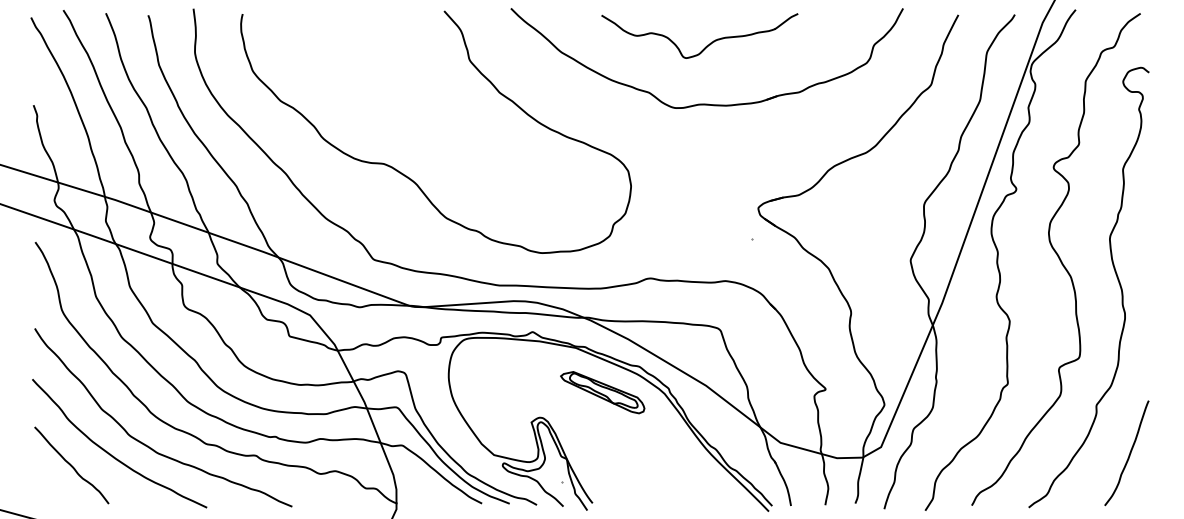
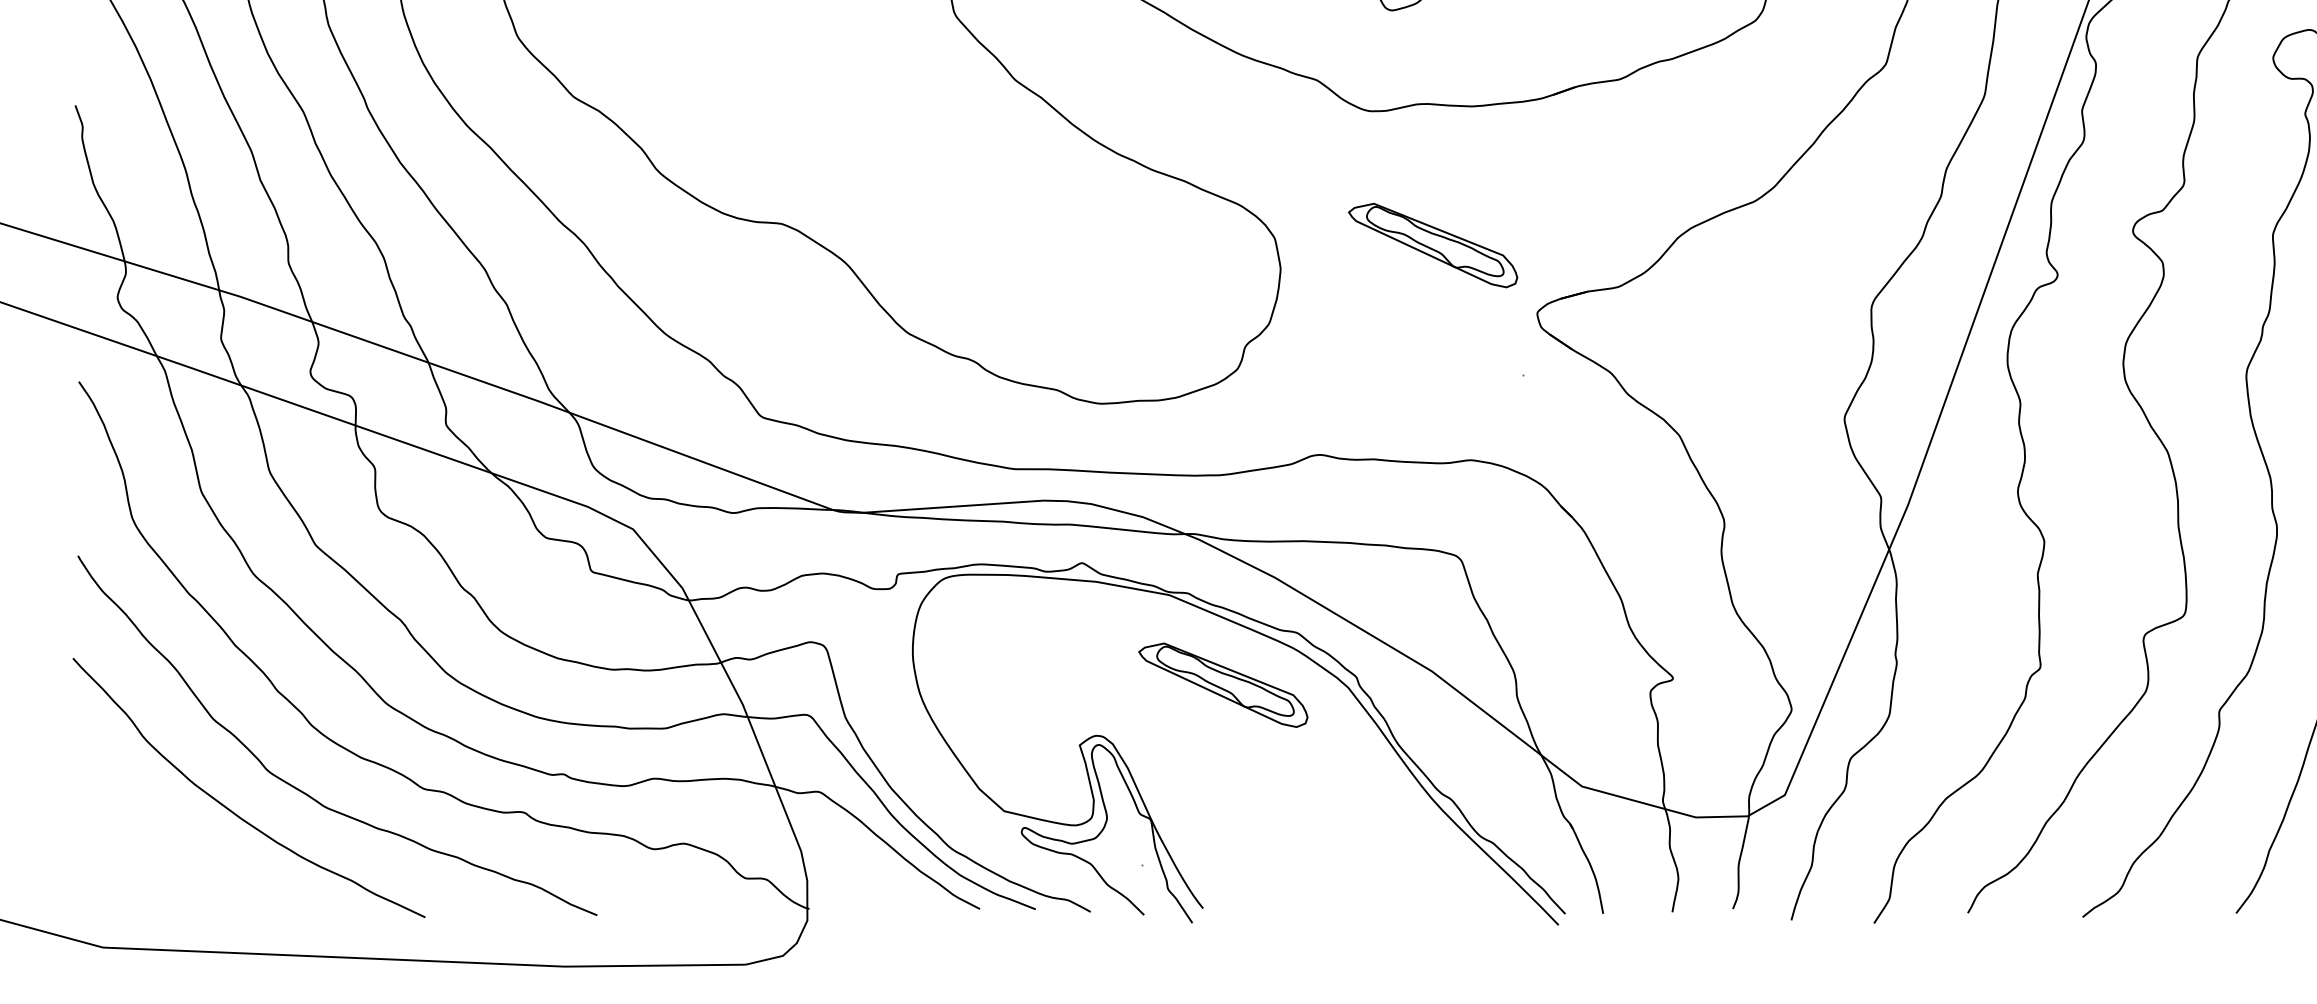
part: (706, 174) -> (1432, 245), added
curve: (71, 465) -> (151, 832), removed

